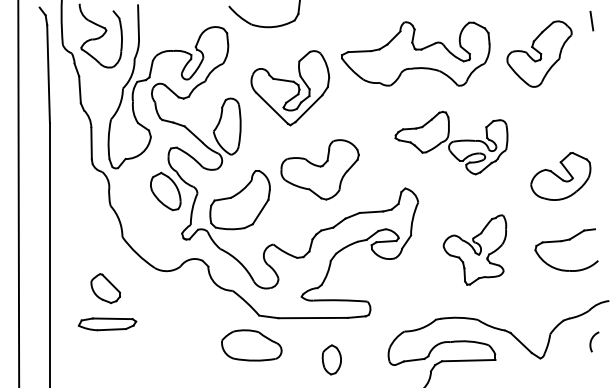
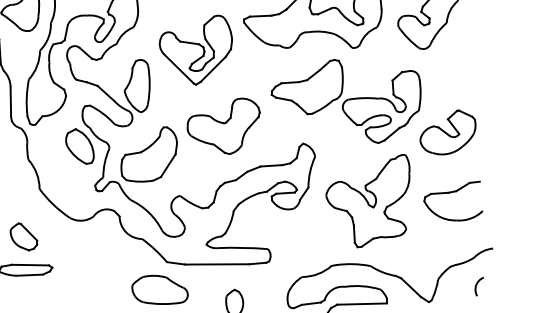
part: (451, 142) -> (346, 100), size x1.43
part: (474, 249) -> (367, 200), size x1.43

